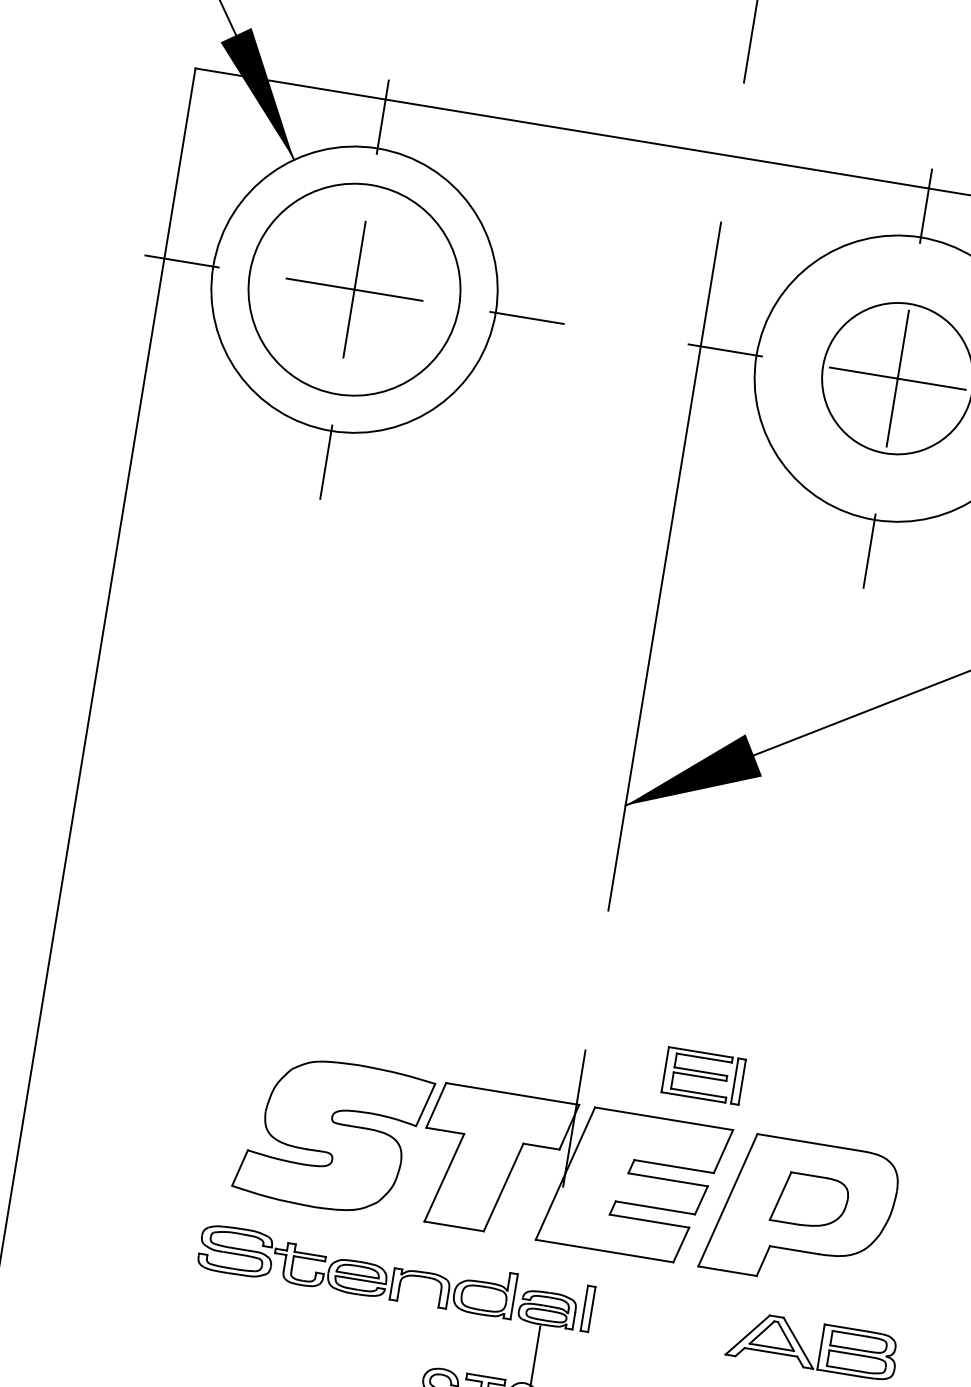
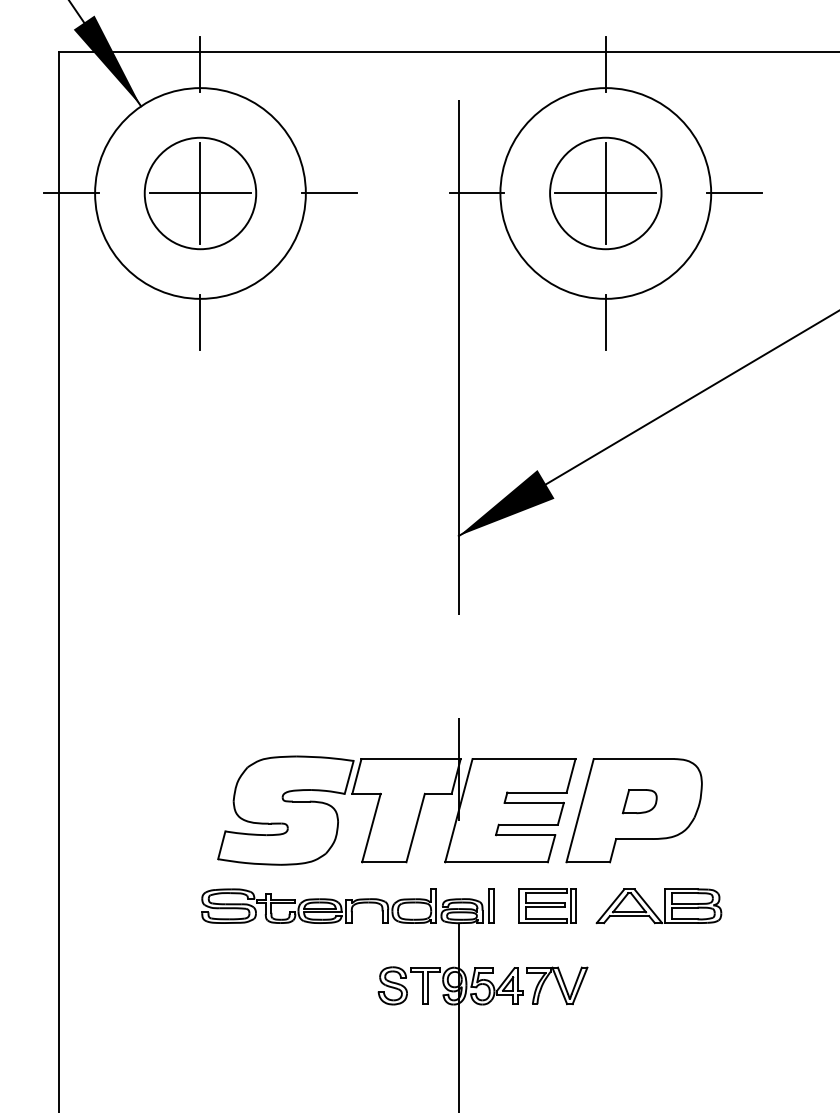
circle: (354, 289) -> (200, 193), size x0.71
part: (703, 1074) -> (547, 905), moved
part: (809, 1201) -> (639, 801), size x0.62

